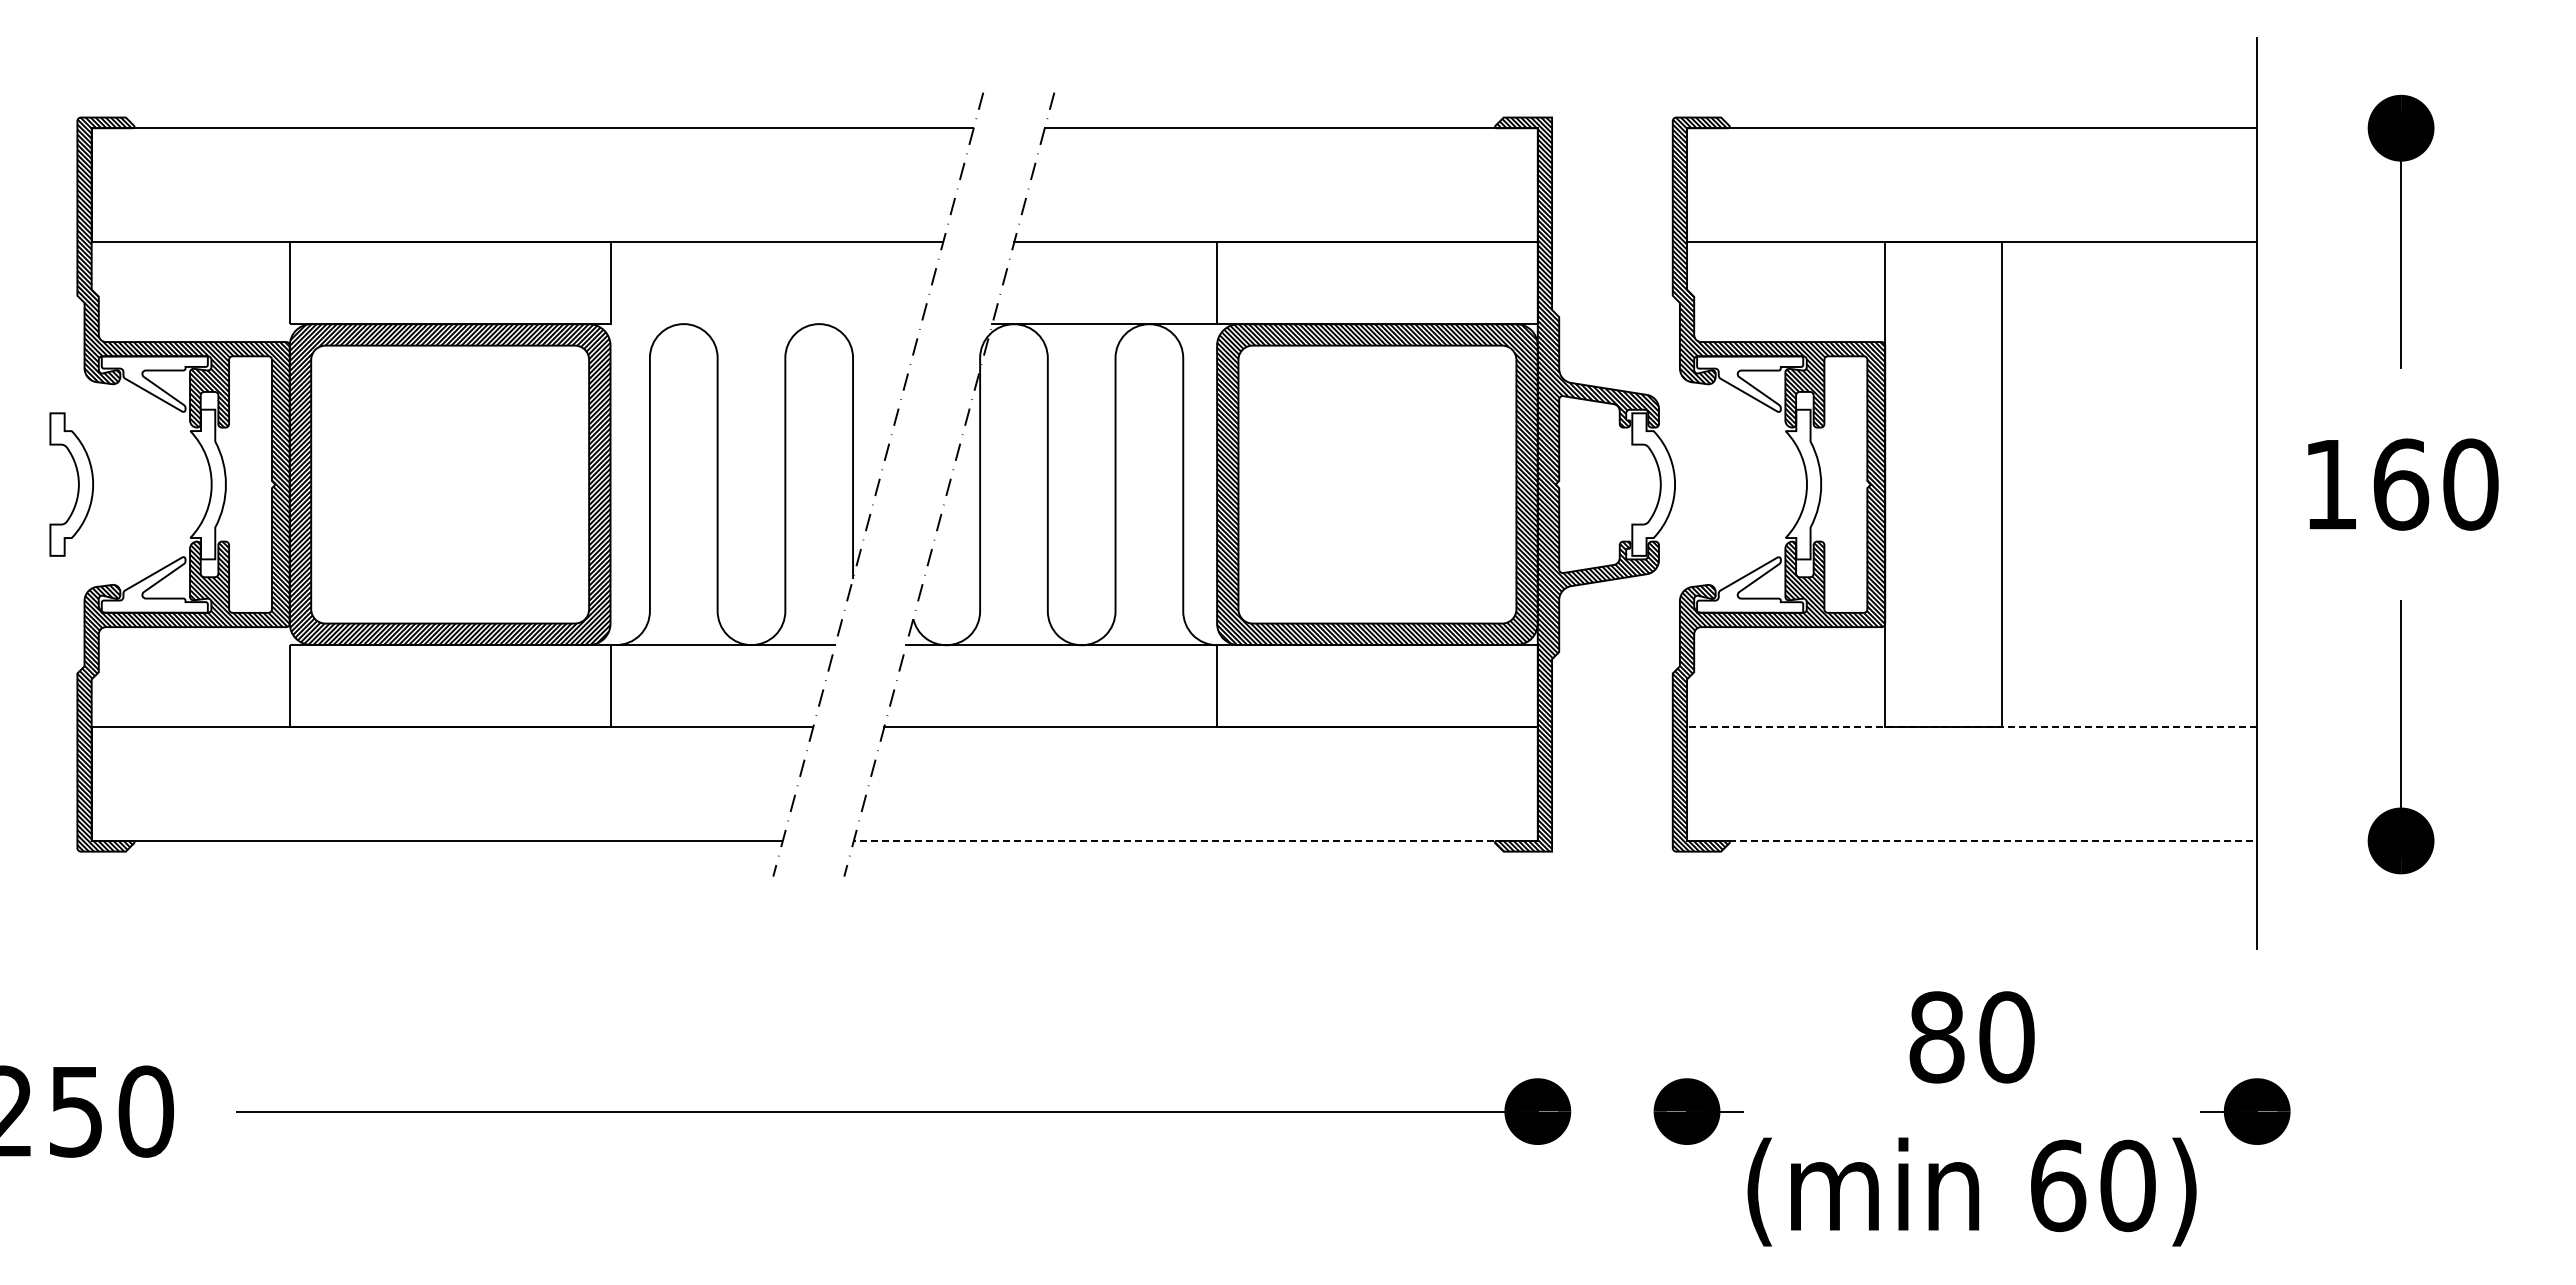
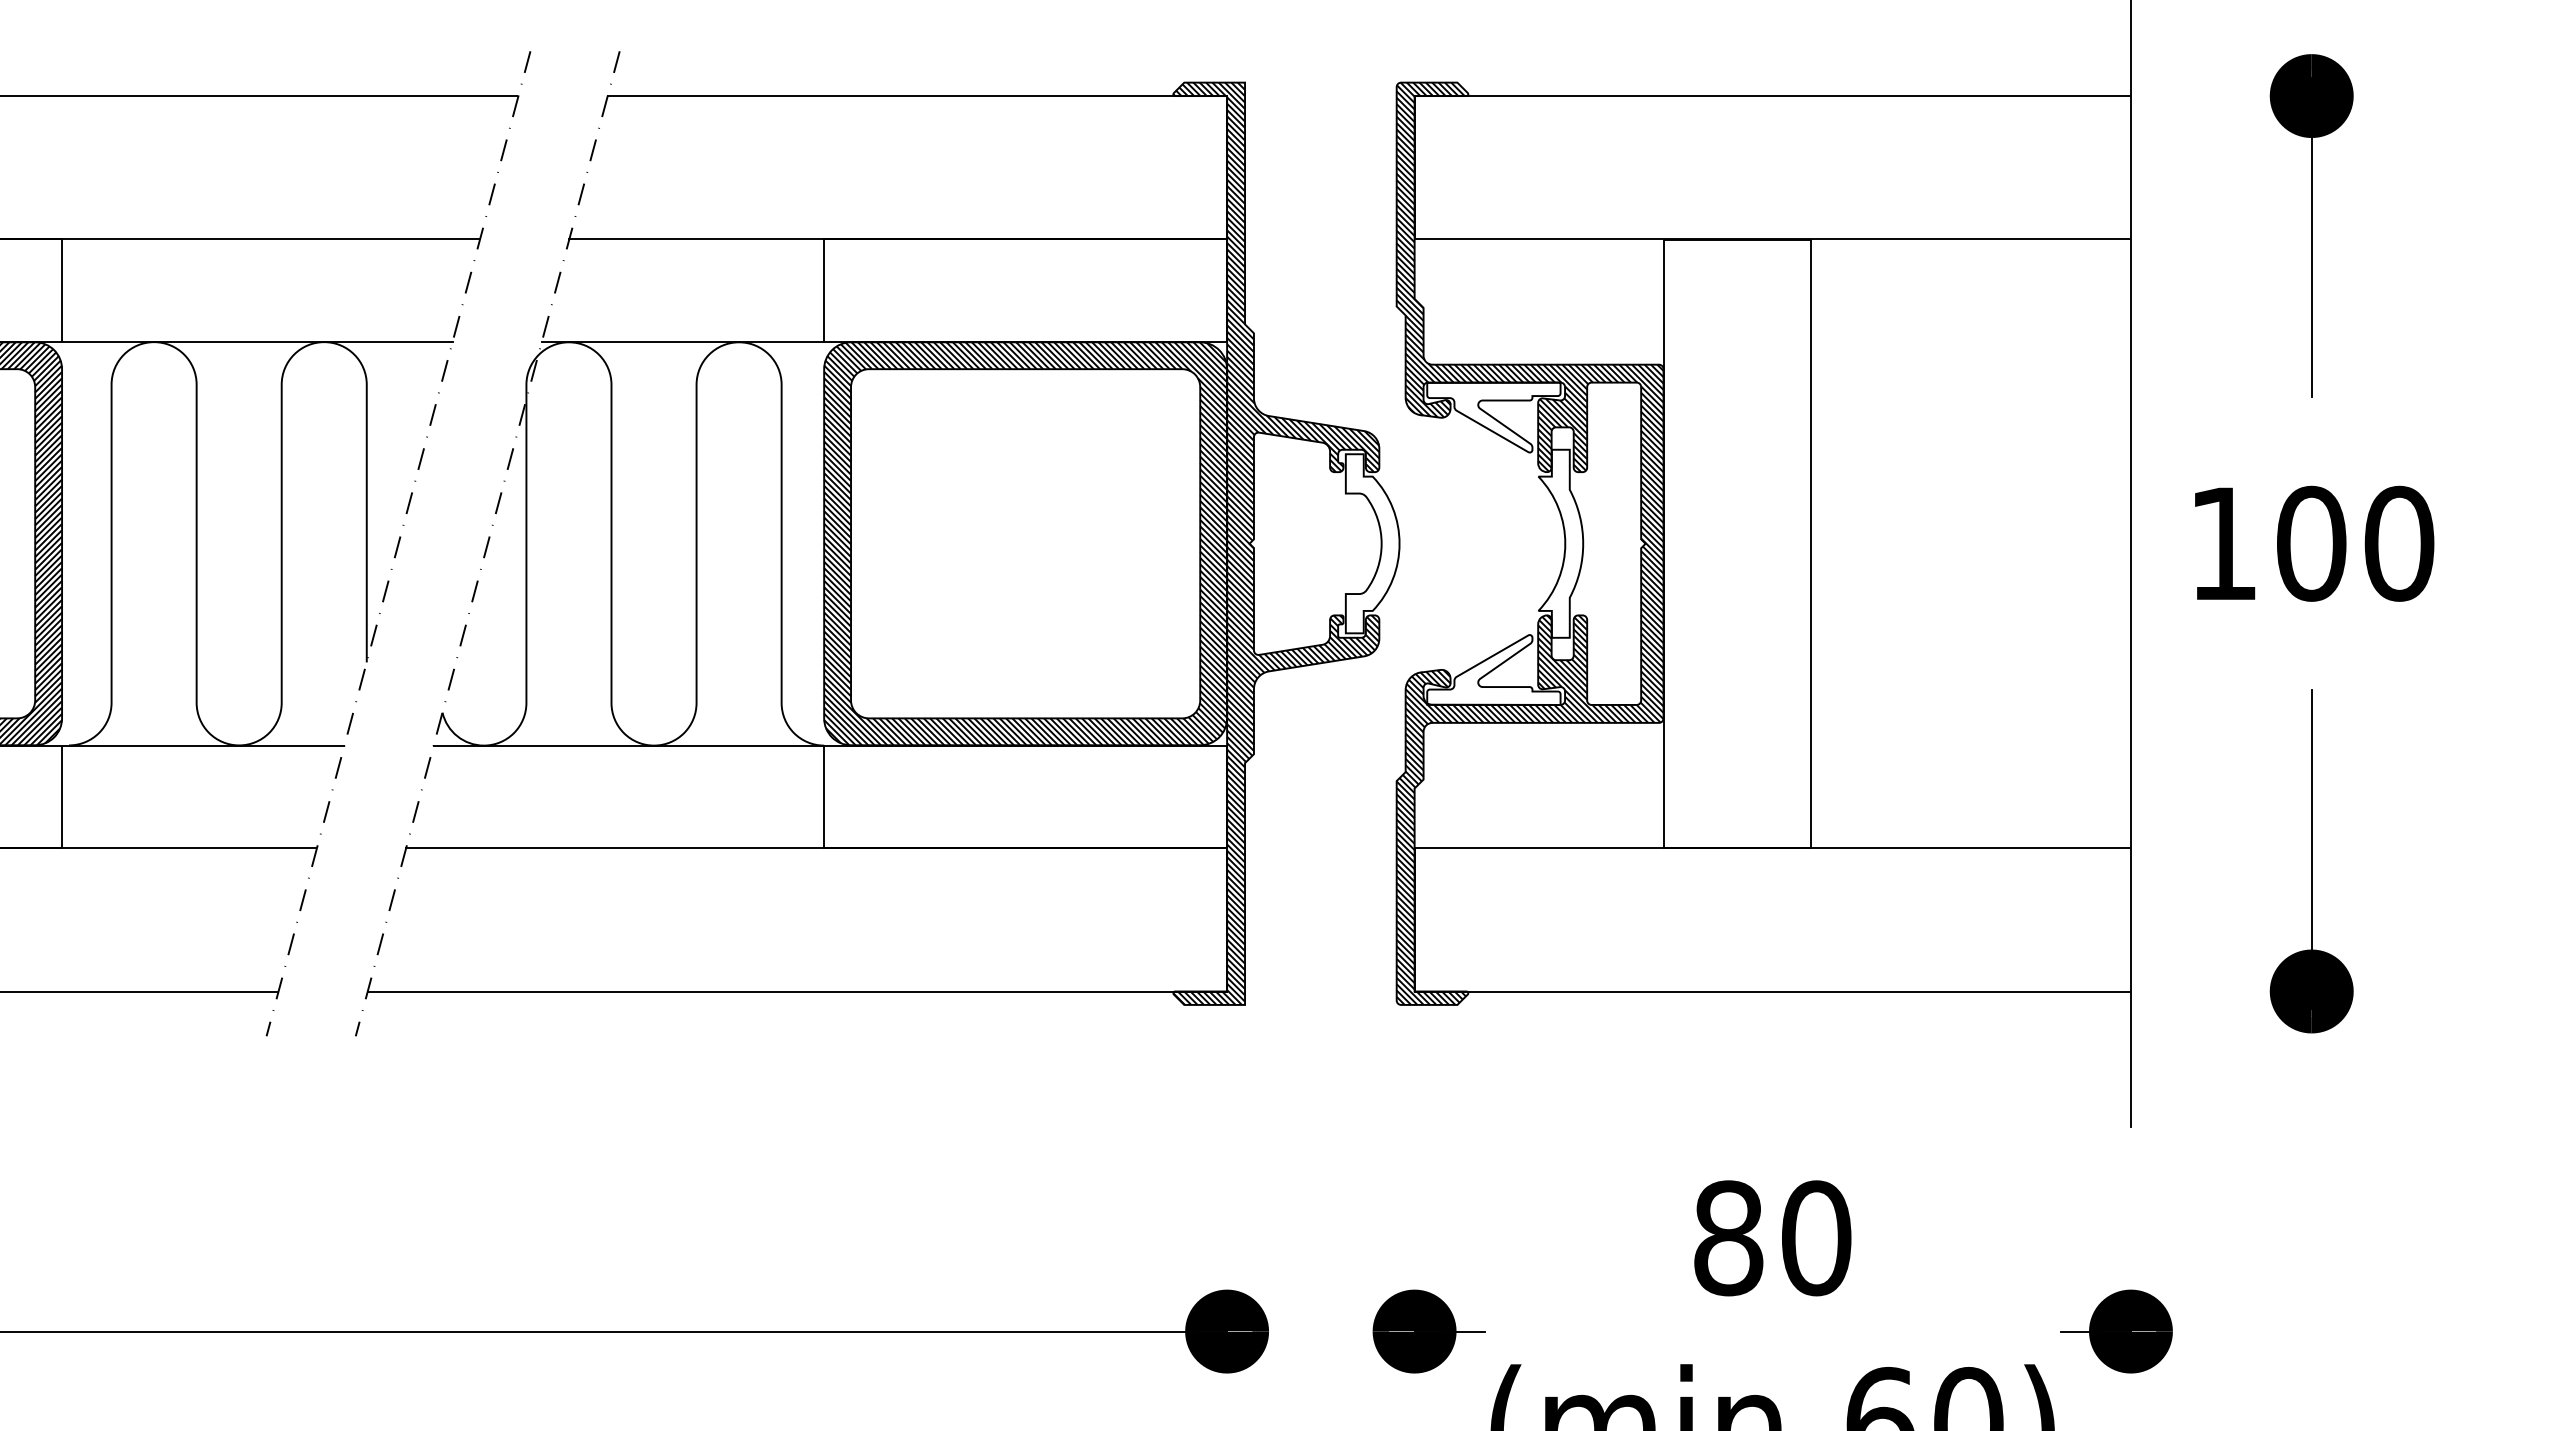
line: (765, 323) -> (256, 341), added
text: (2401, 484) -> (2312, 543), 160 -> 100
line: (1687, 784) -> (1415, 920), dashed -> solid
line: (1195, 840) -> (797, 990), dashed -> solid

